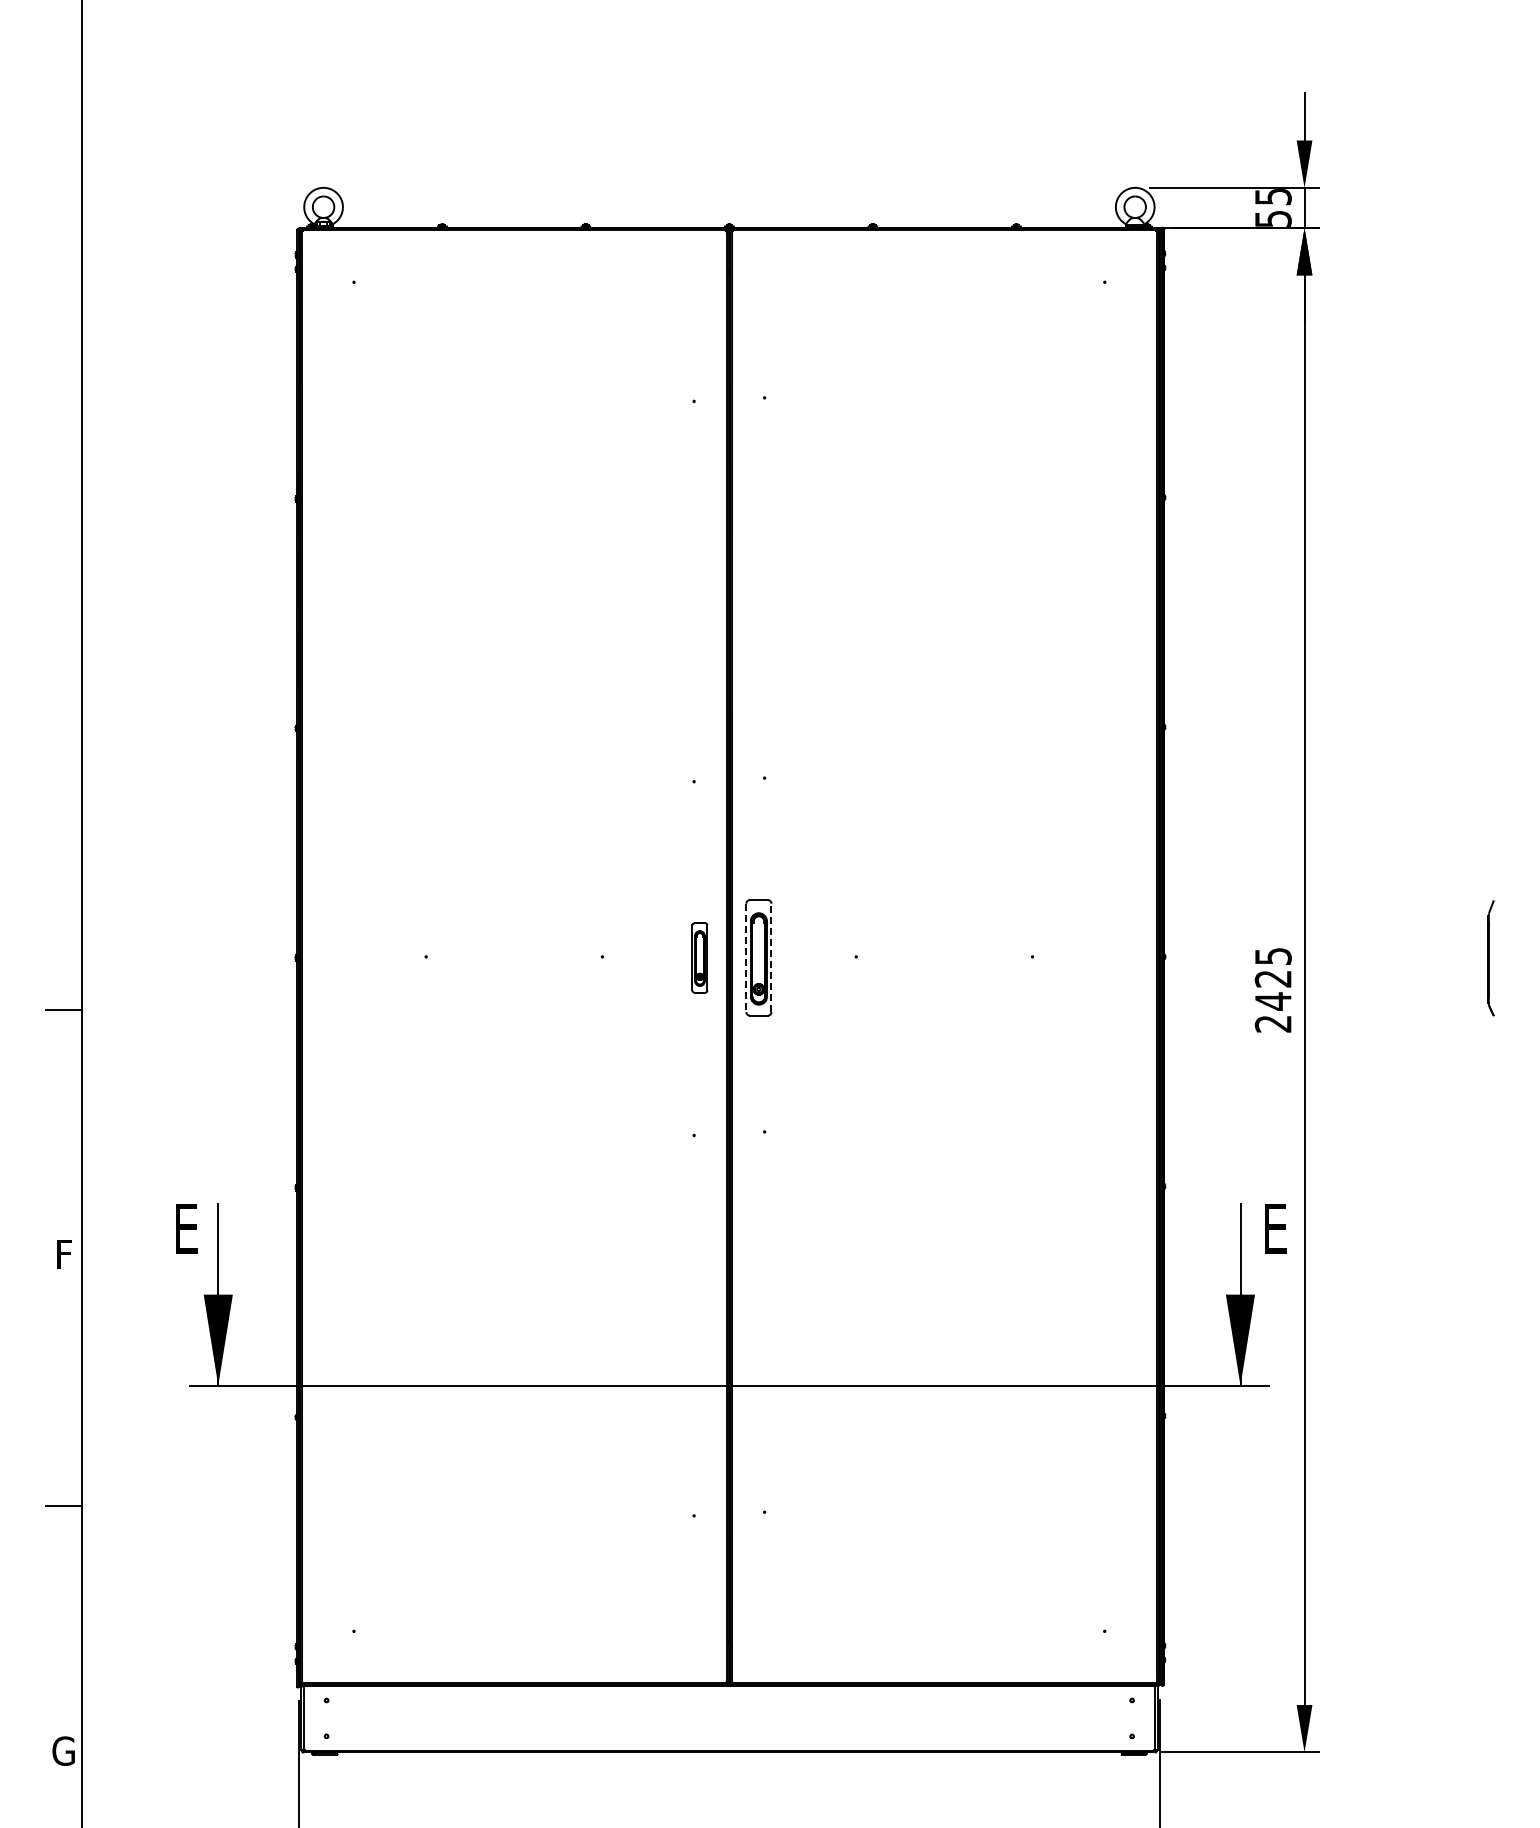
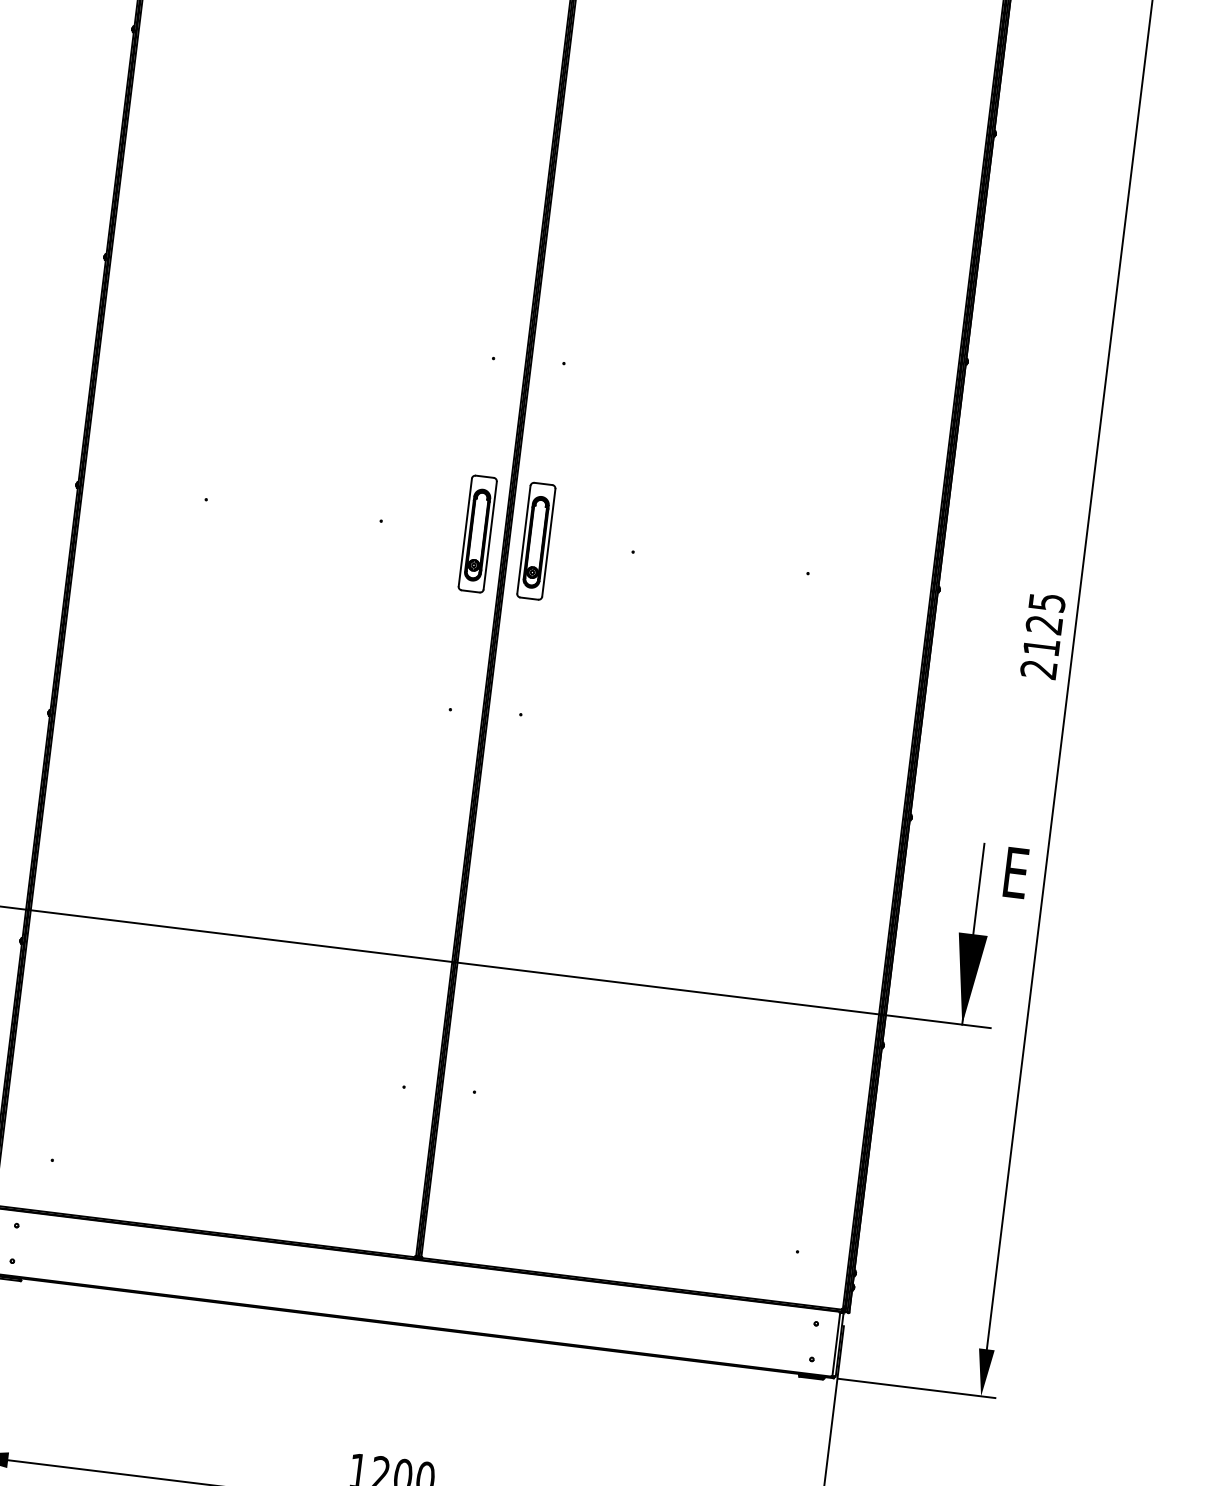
part: (699, 957) -> (477, 533), size x1.67
line: (771, 957) -> (548, 542), dashed -> solid
line: (746, 958) -> (523, 540), dashed -> solid
text: (1273, 1001) -> (1041, 647), 2425 -> 2125

